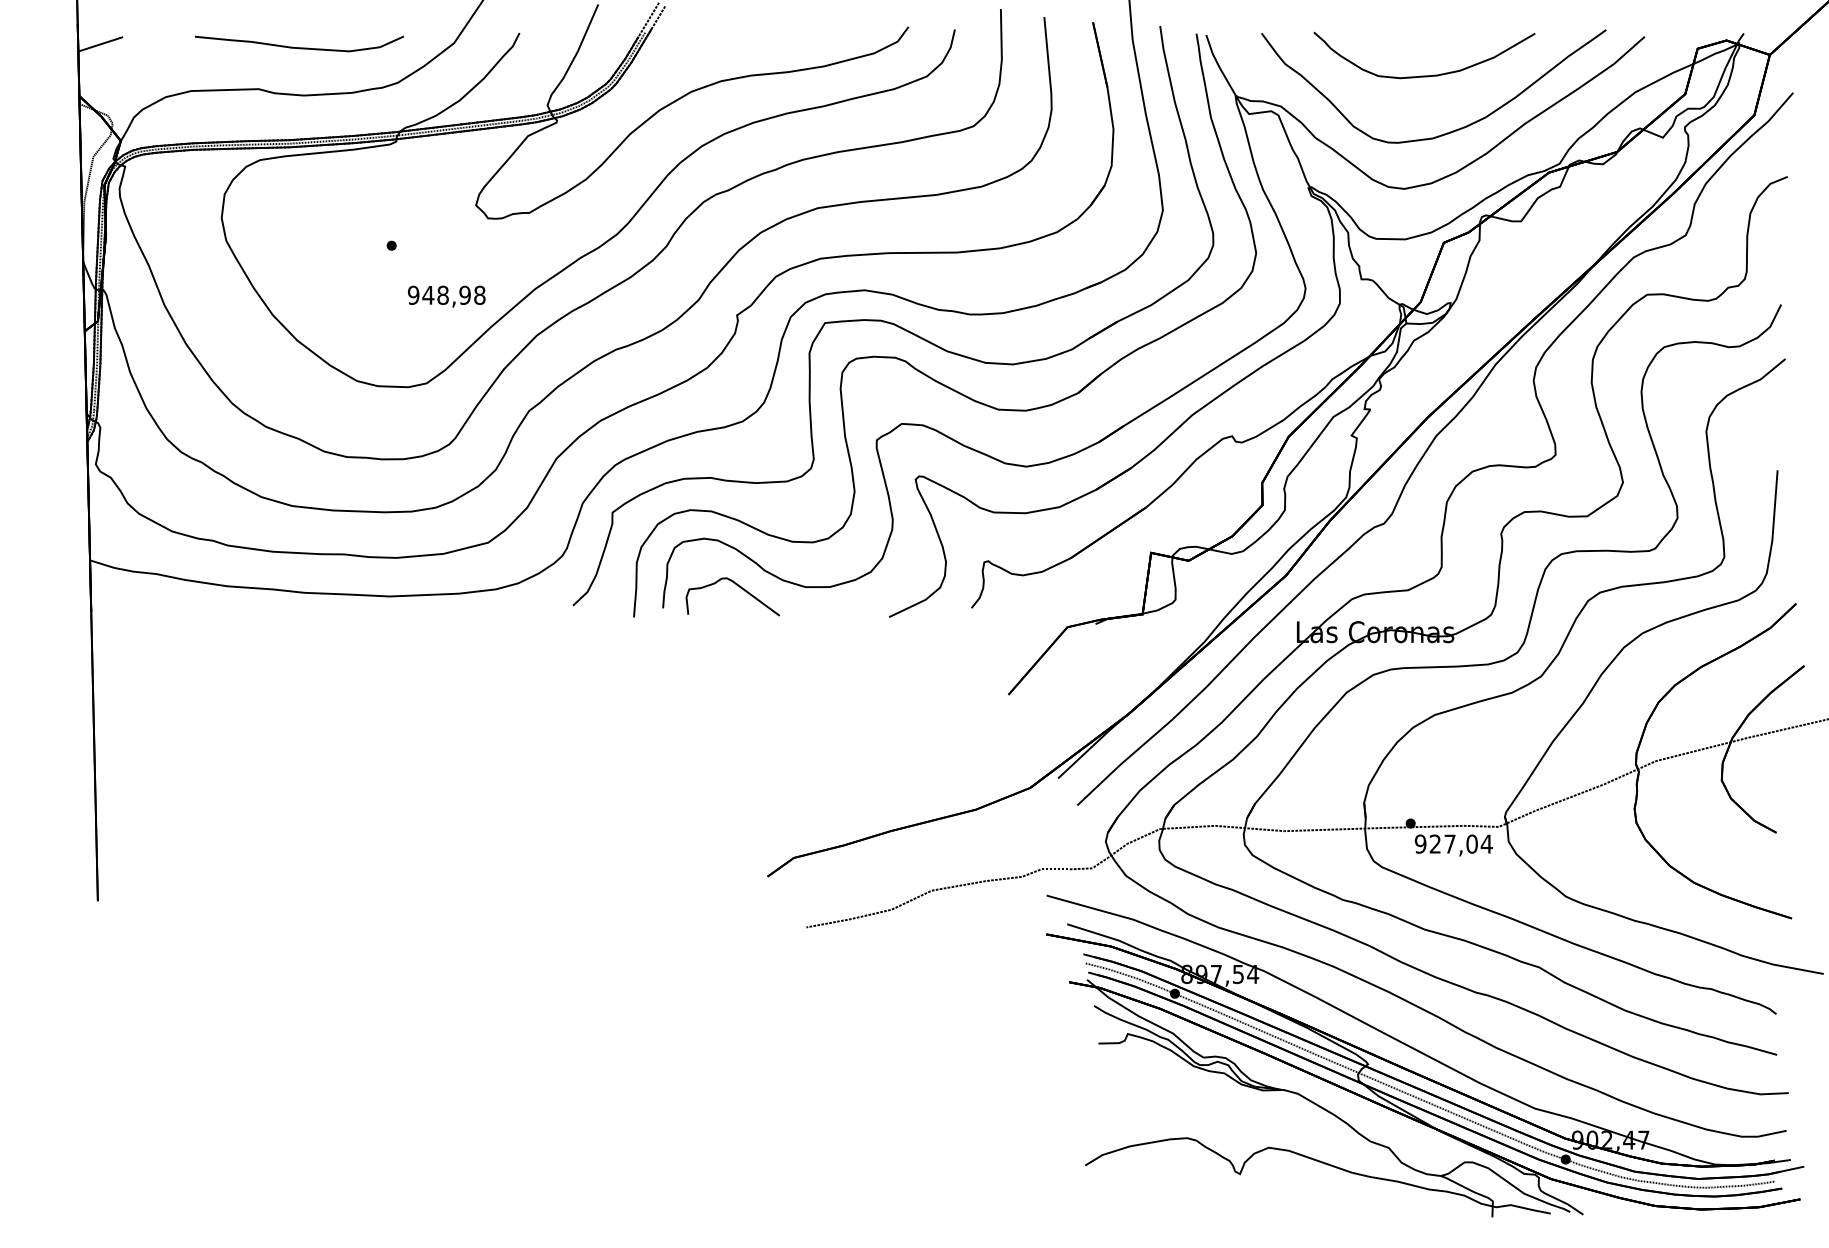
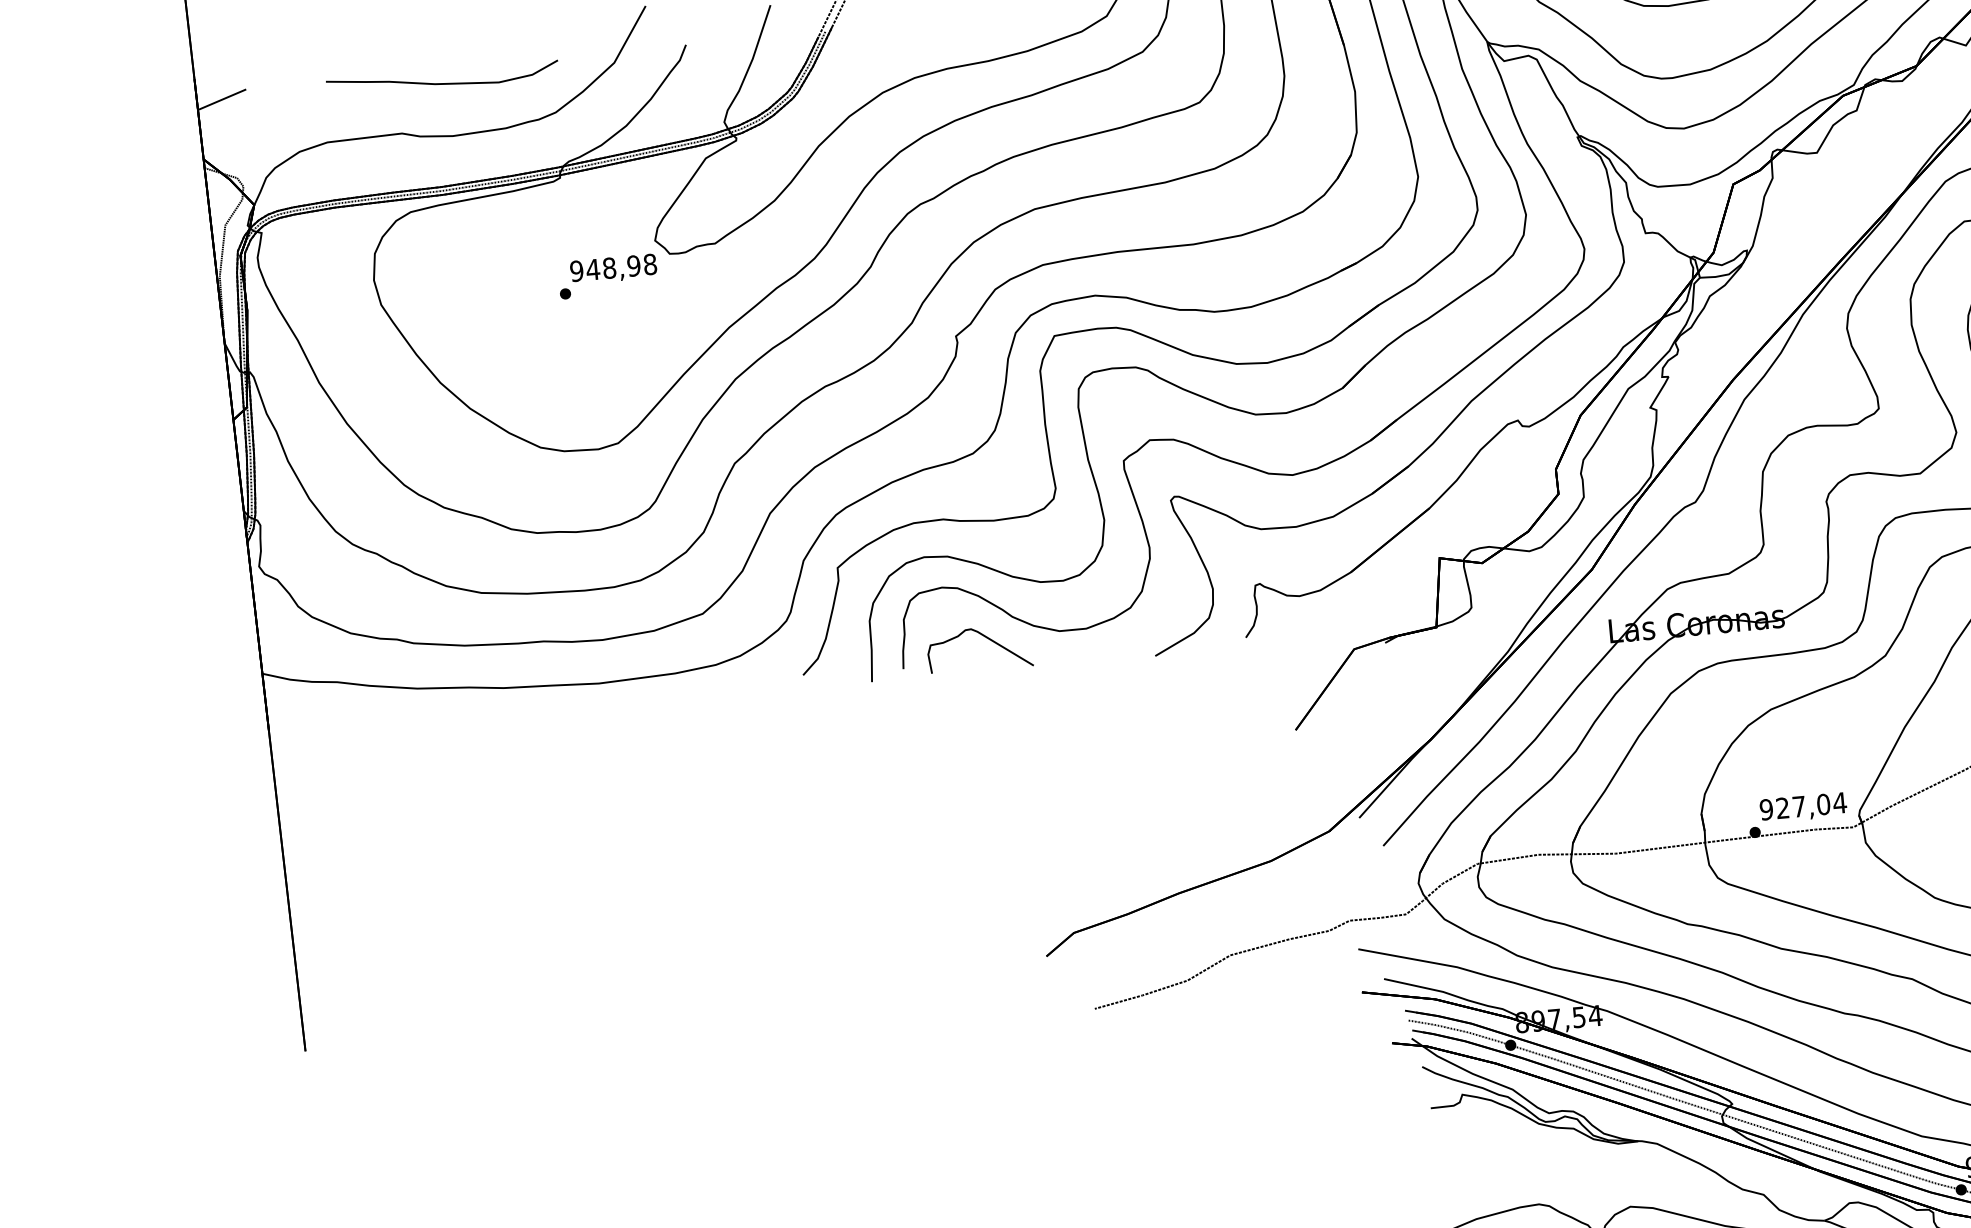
text: (446, 296) -> (613, 269), moved
text: (1453, 845) -> (1803, 807), moved

